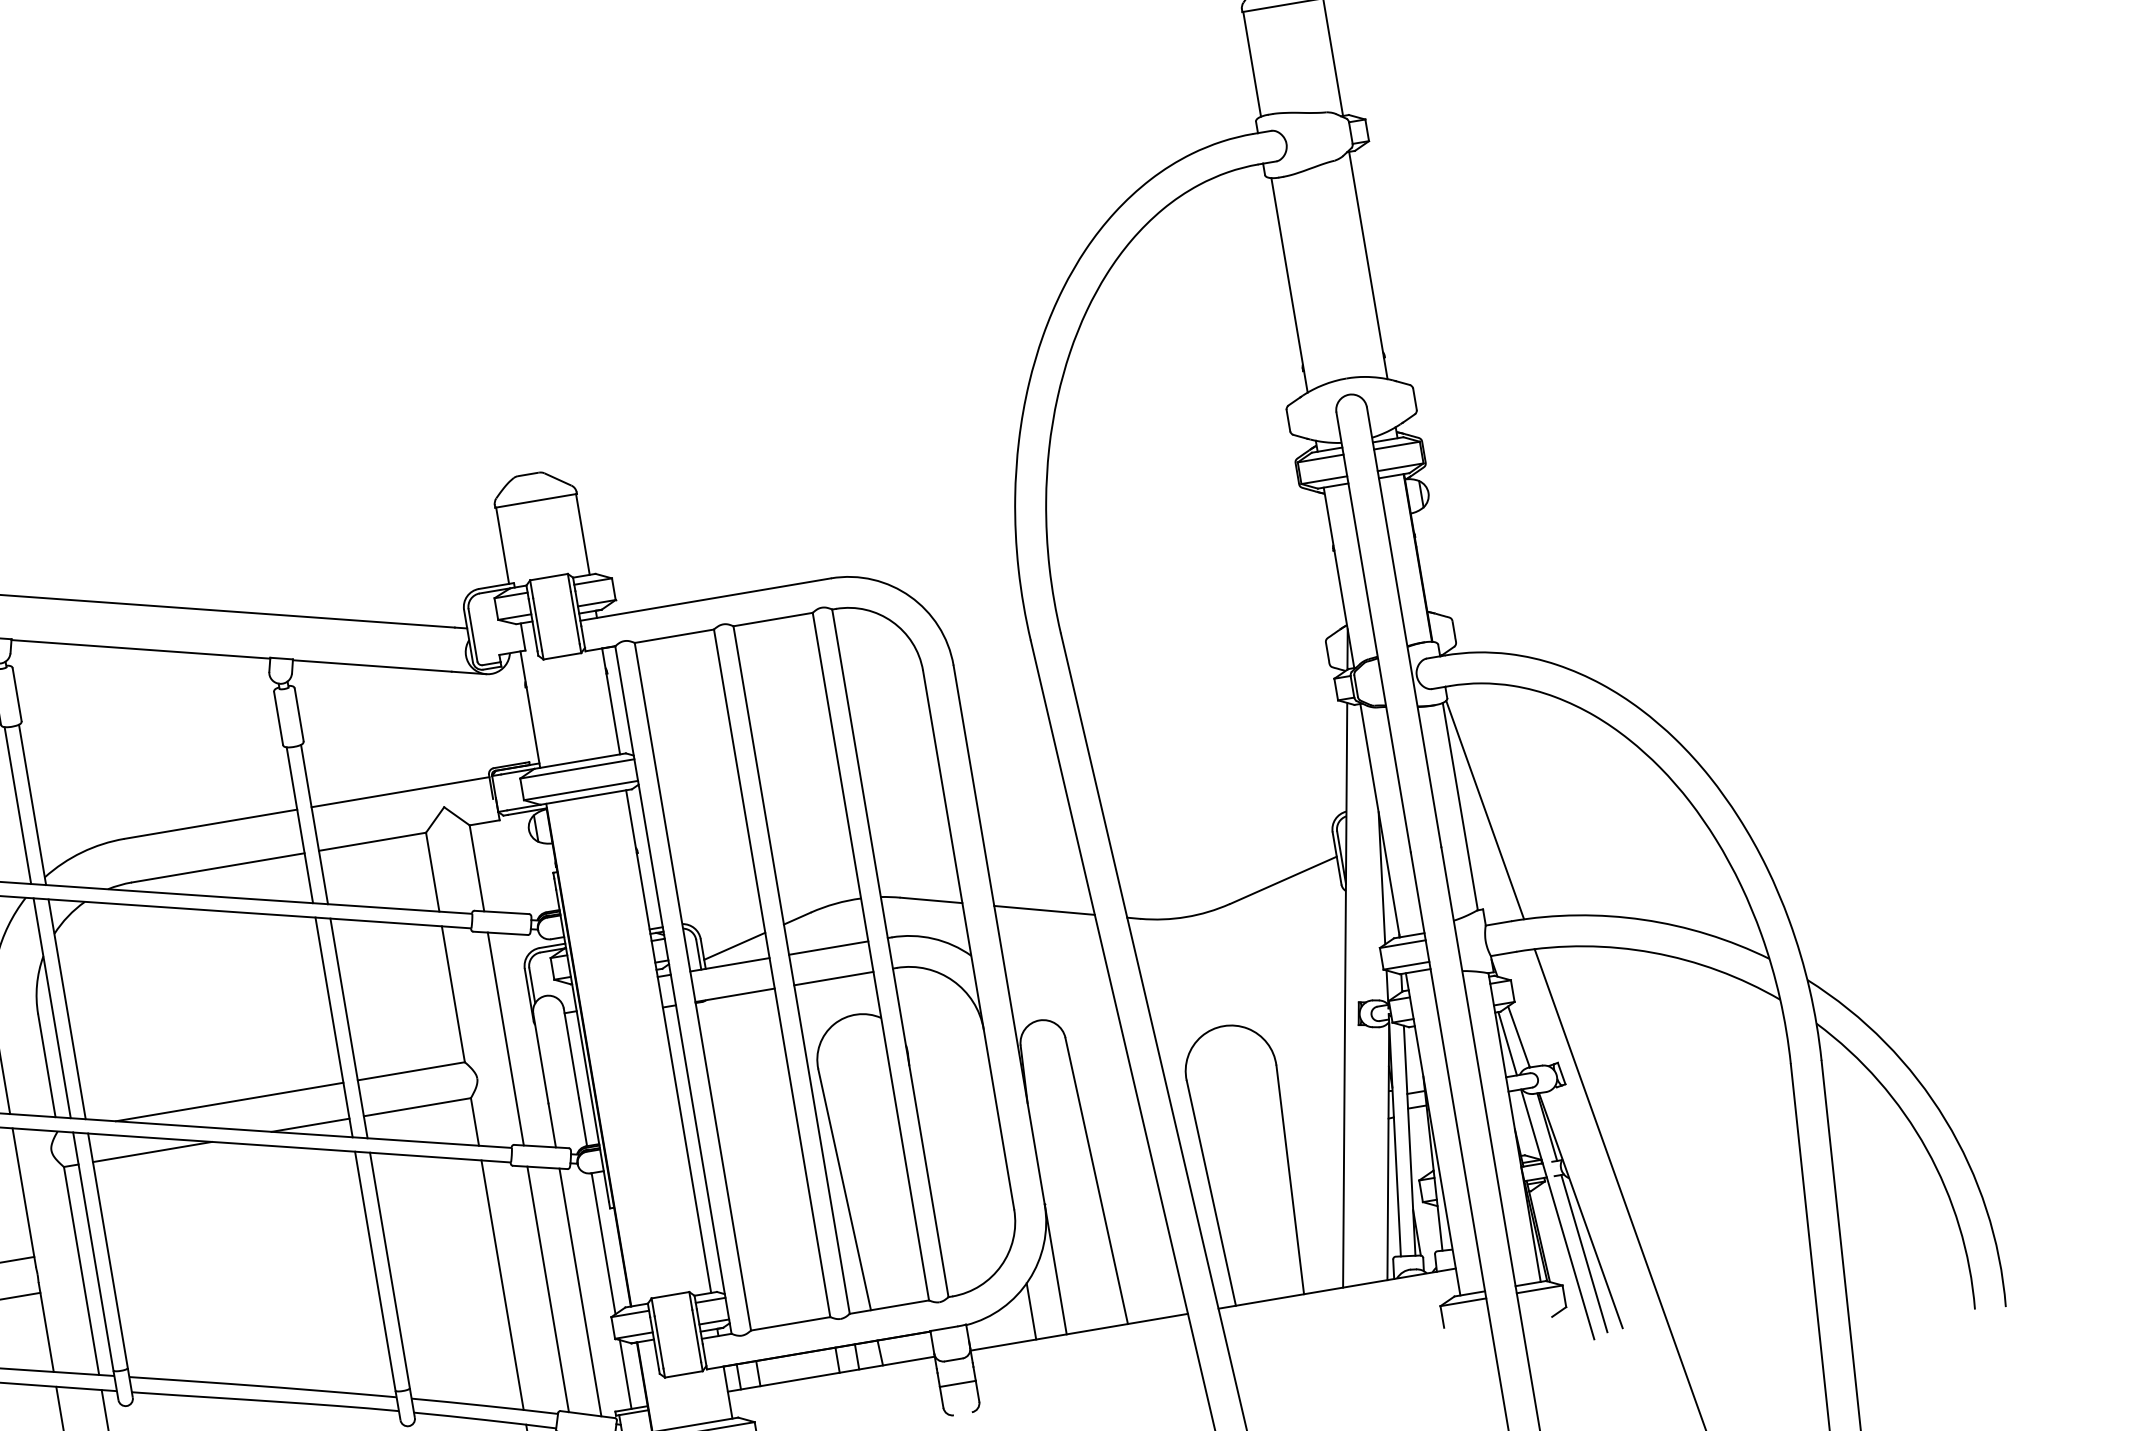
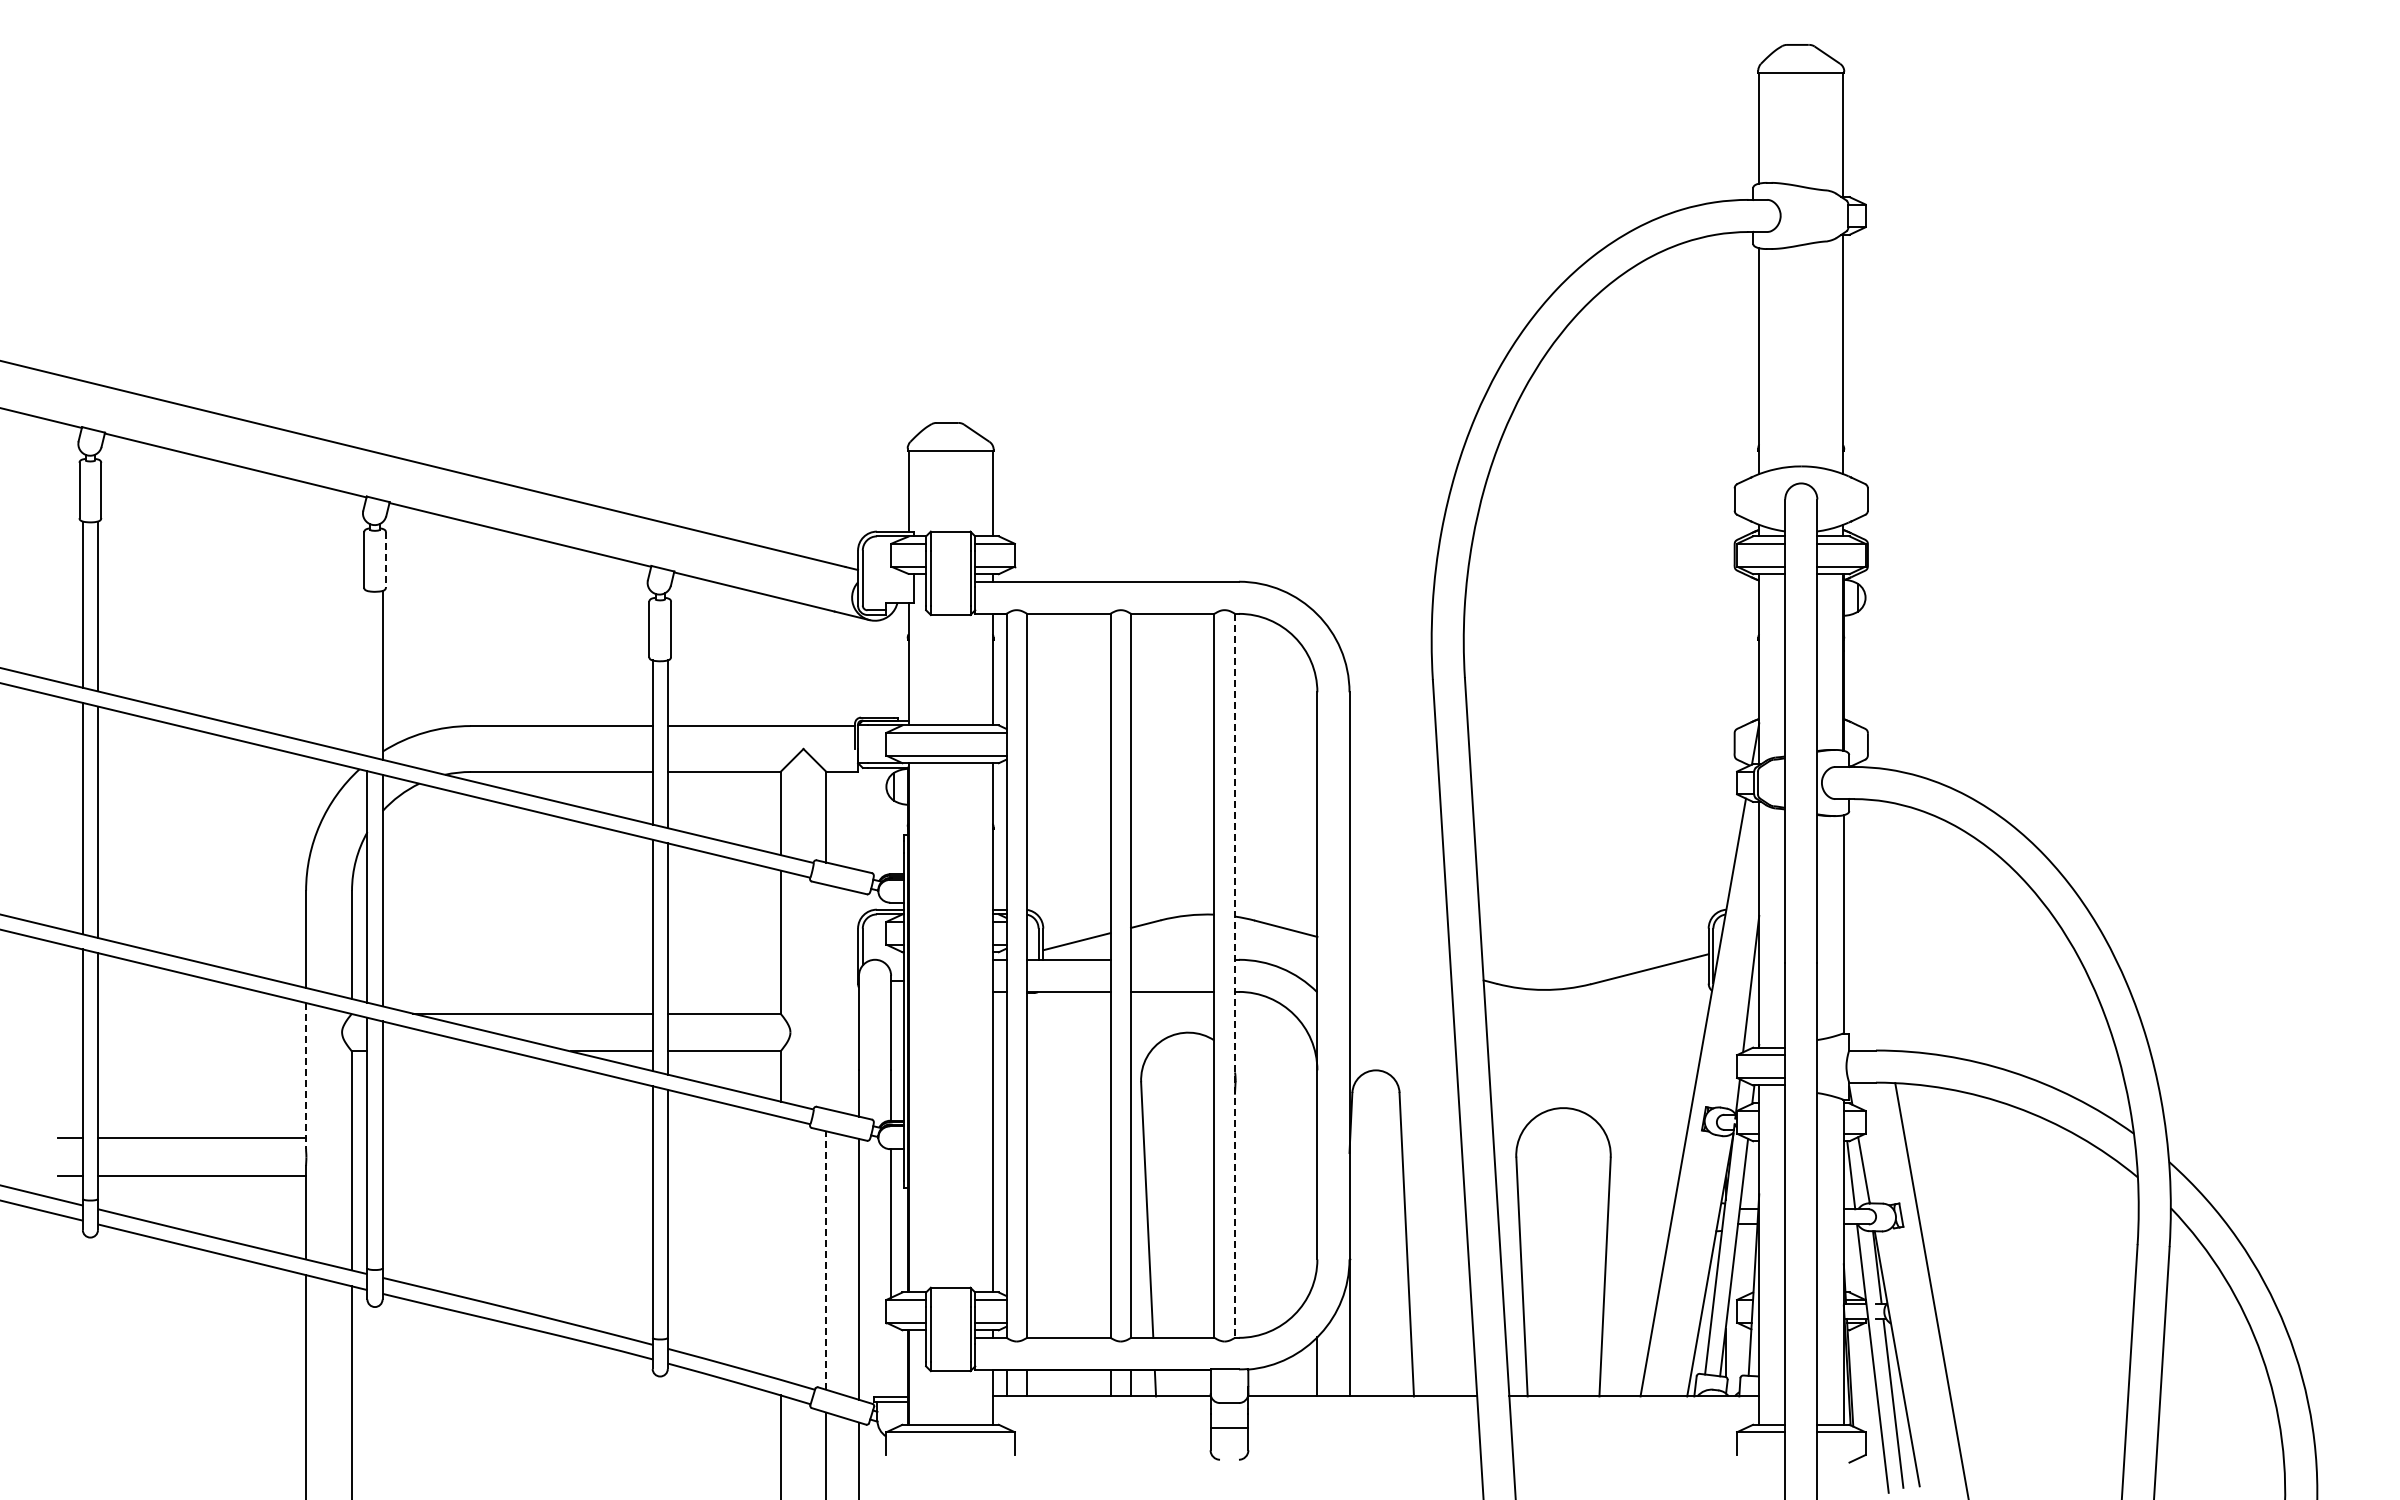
line: (16, 694) -> (385, 559), solid -> dashed
line: (17, 805) -> (367, 673), removed
line: (1484, 809) -> (1868, 931), removed
line: (1043, 910) -> (1399, 958), removed
line: (828, 947) -> (1172, 959), removed
line: (889, 953) -> (1234, 975), solid -> dashed
line: (505, 1038) -> (826, 996), removed
line: (151, 1152) -> (444, 1051), removed
line: (24, 1197) -> (306, 1075), solid -> dashed
line: (502, 1285) -> (780, 1248), removed
line: (548, 1289) -> (826, 1260), solid -> dashed
line: (625, 1373) -> (891, 1360), removed

